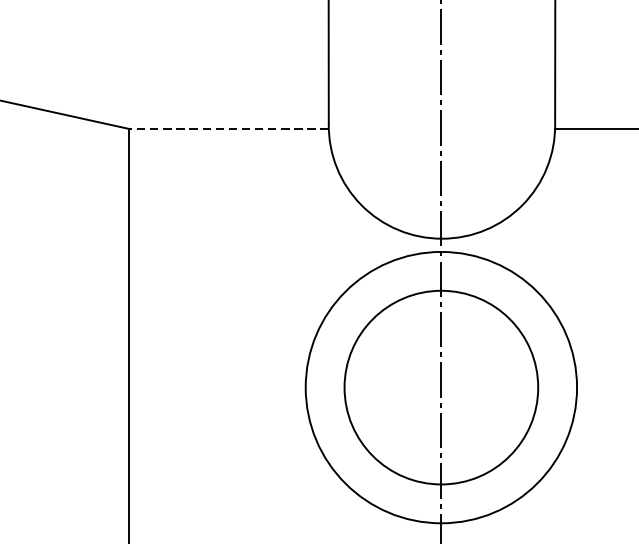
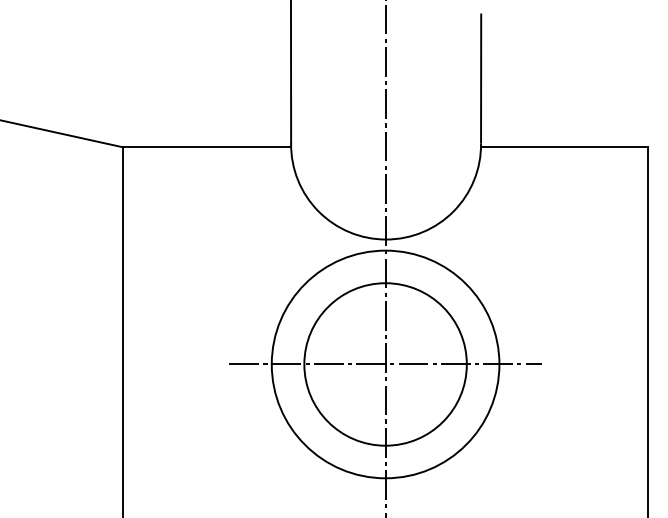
line: (229, 129) -> (207, 147), dashed -> solid
line: (441, 387) -> (385, 364), added

